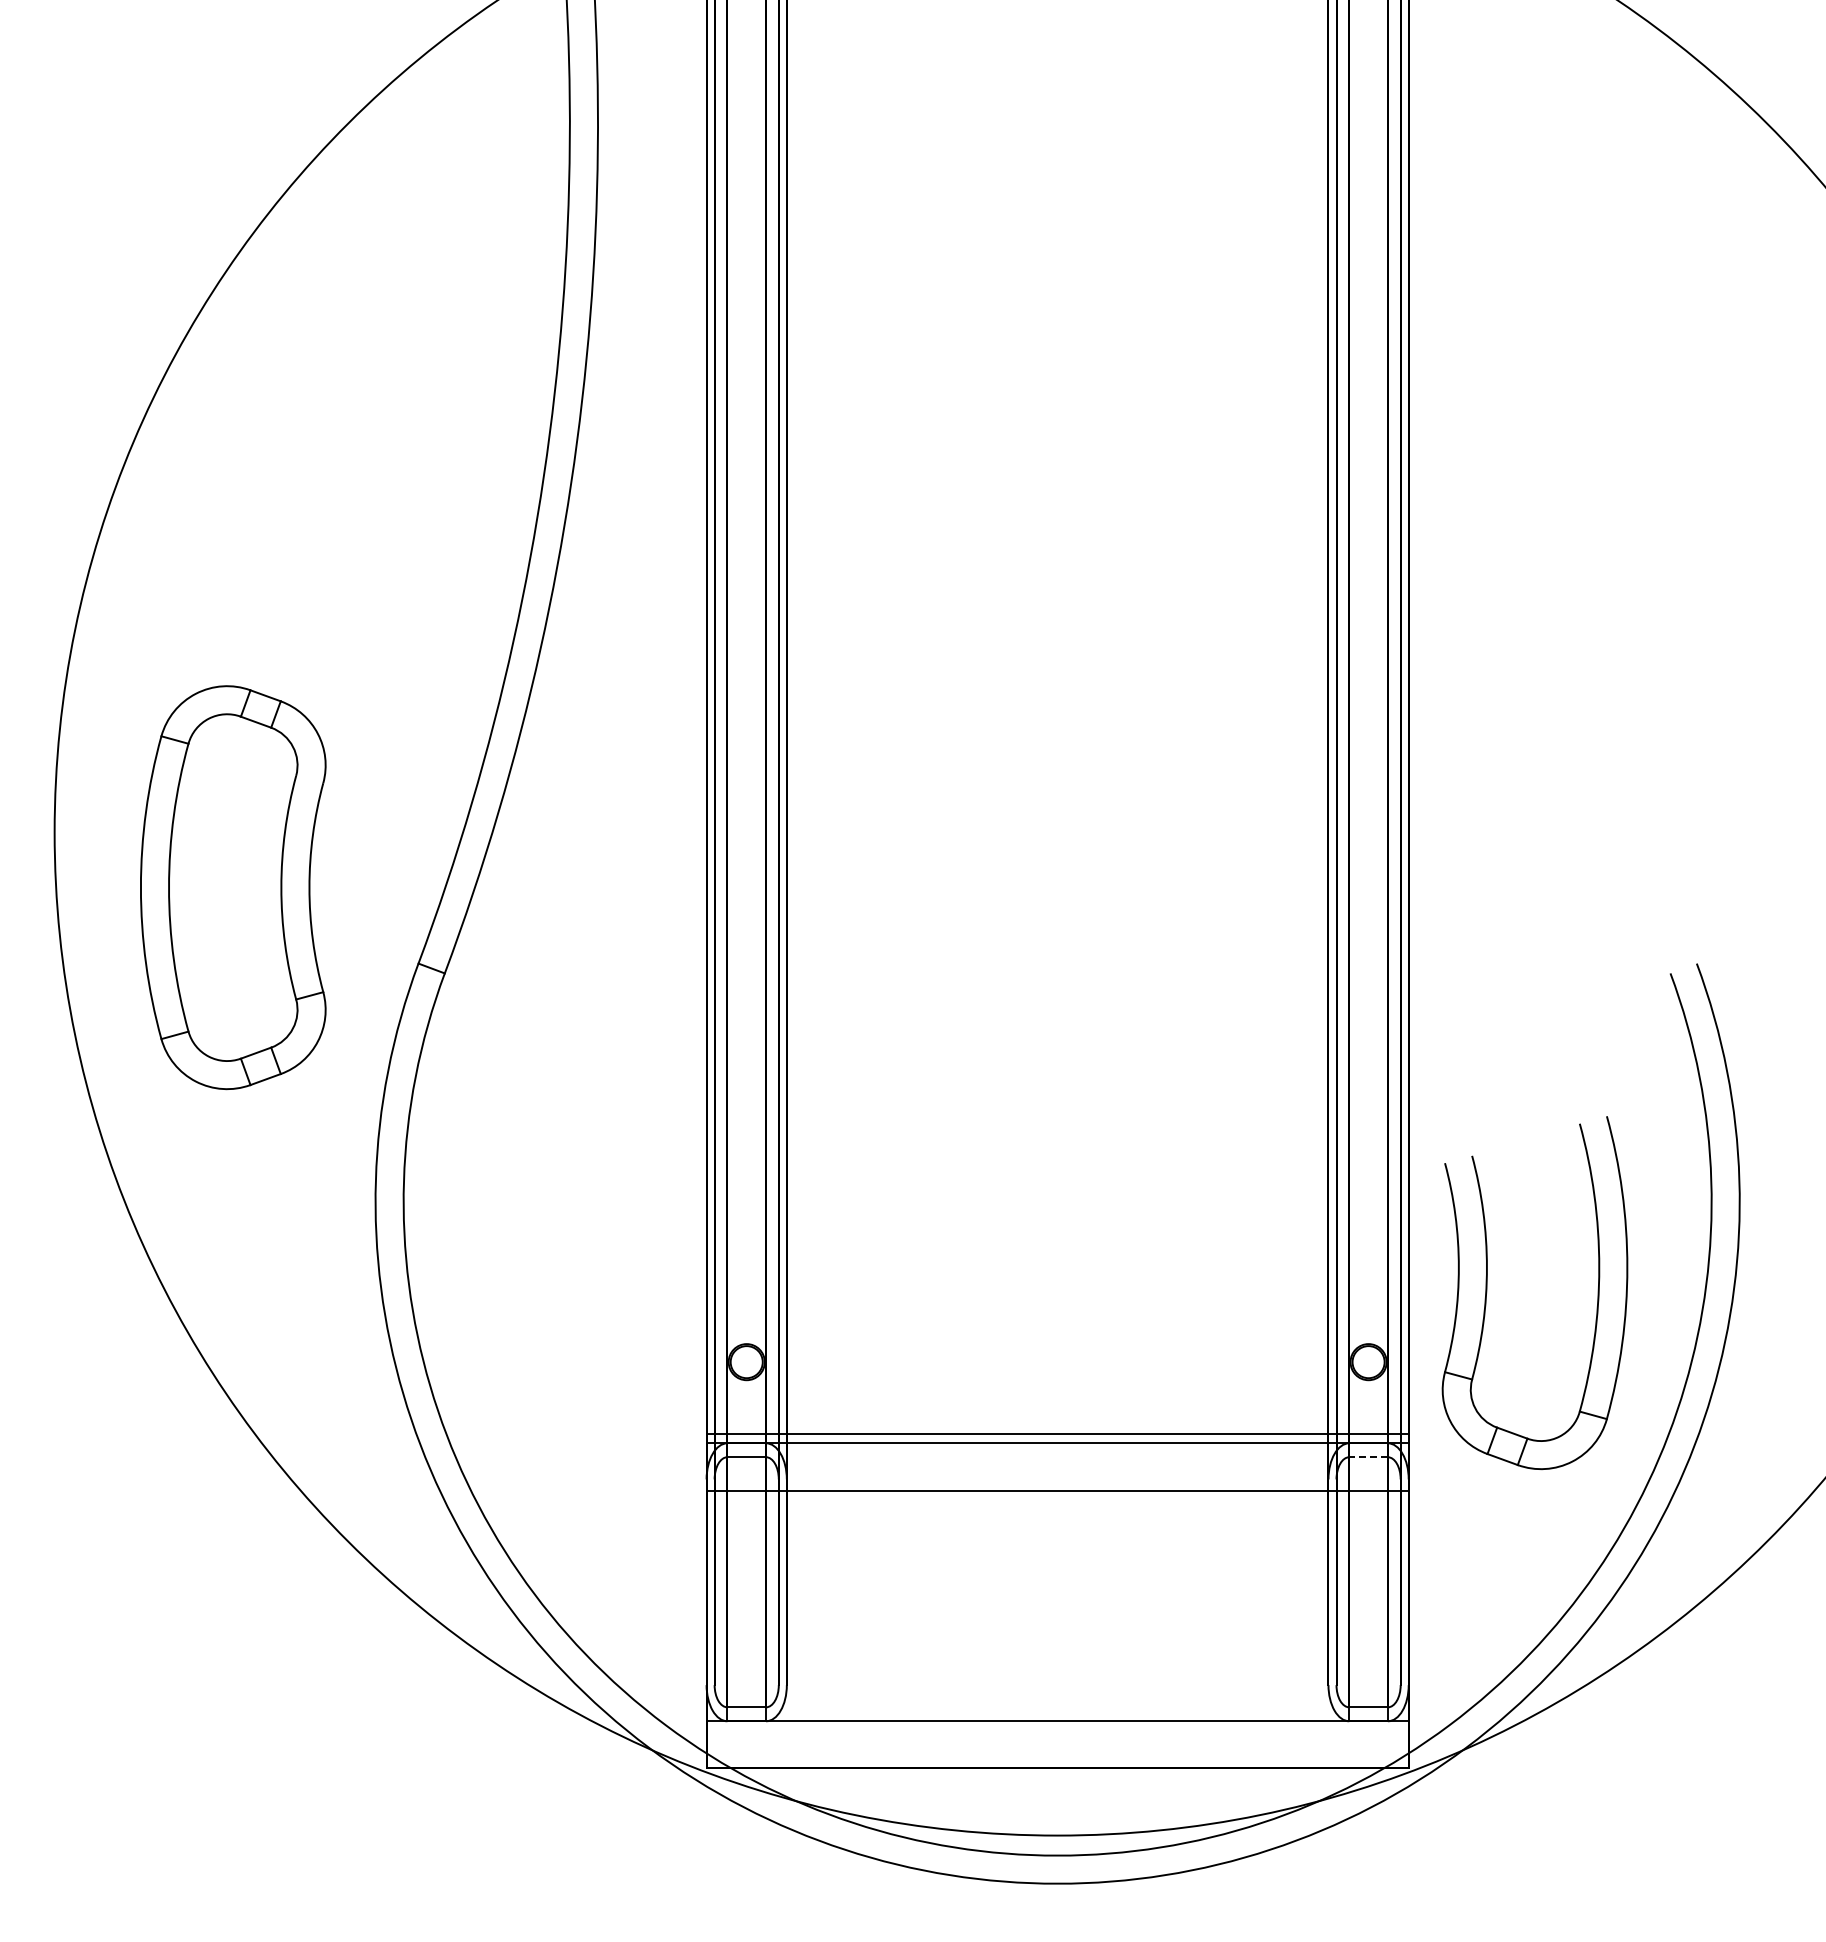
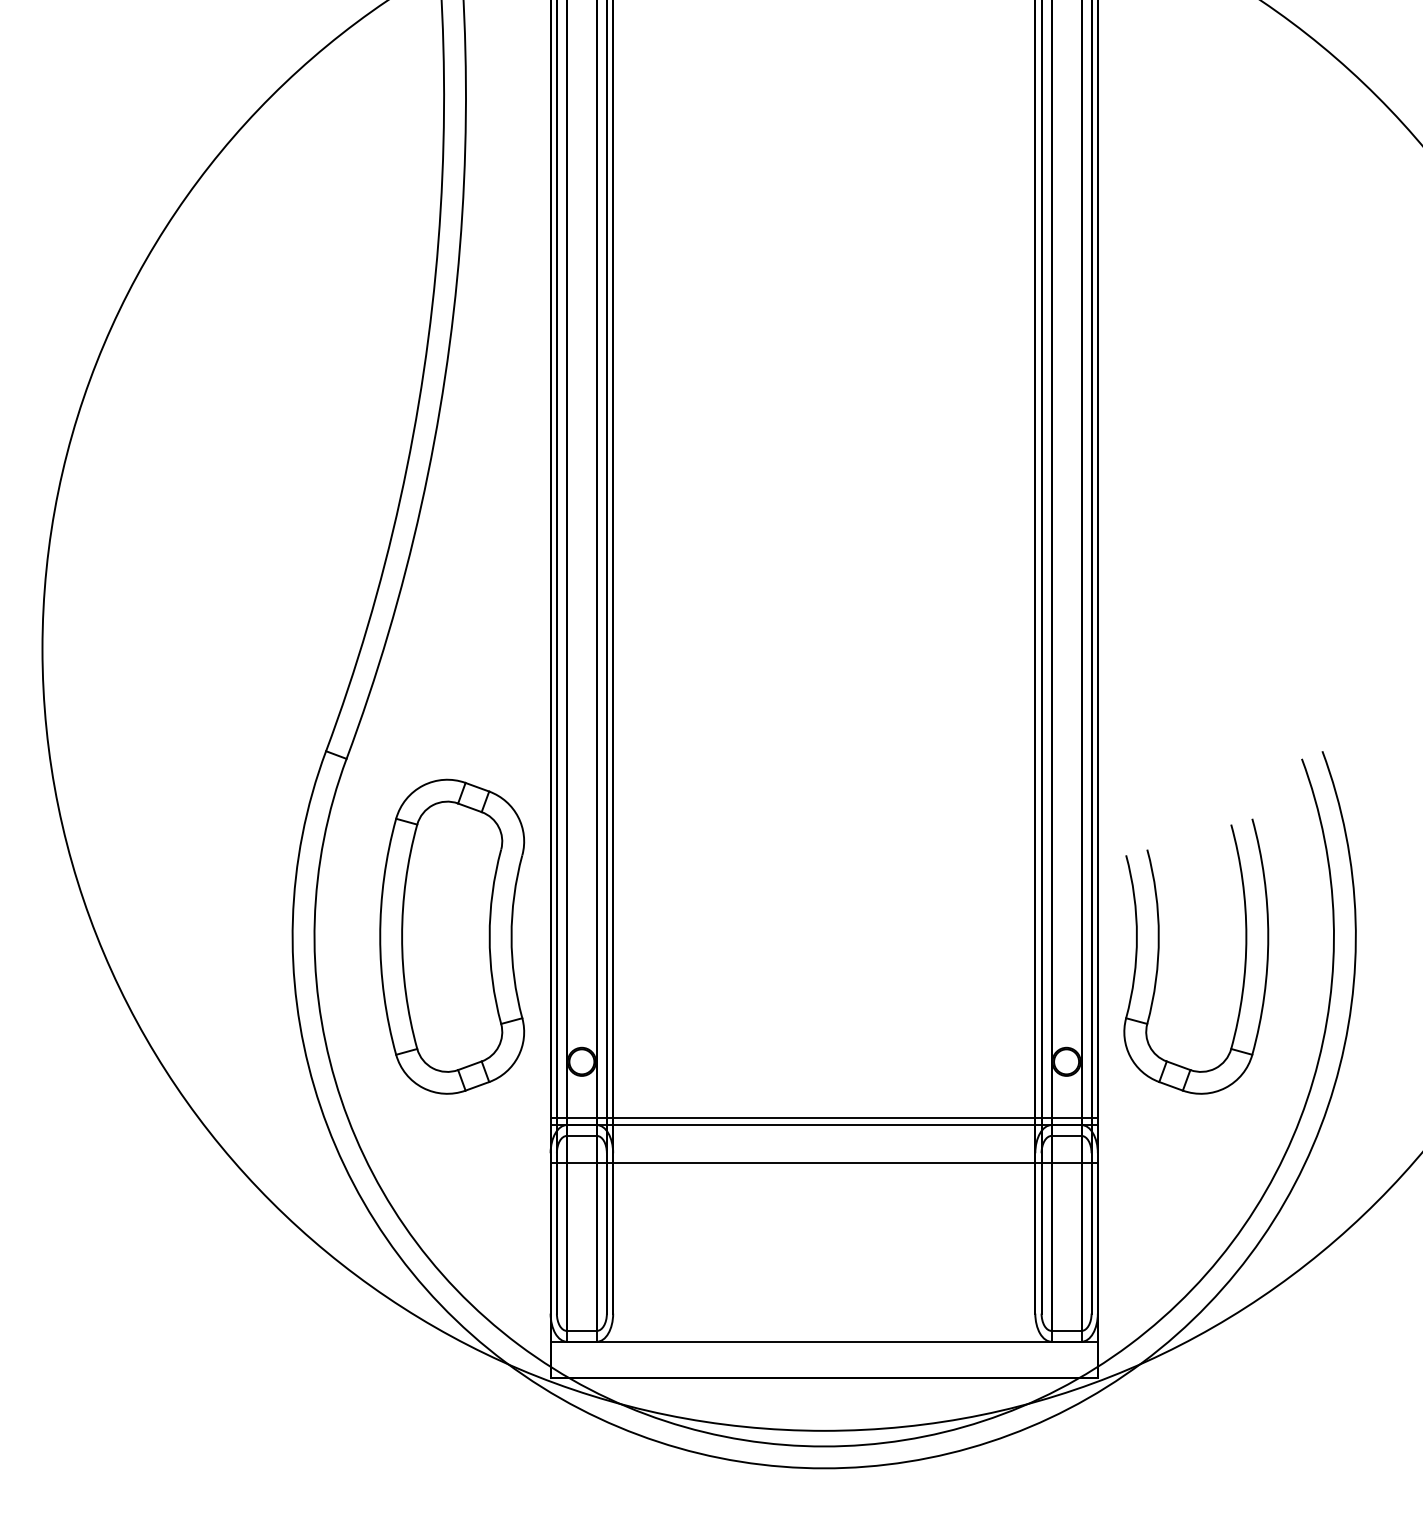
part: (233, 887) -> (452, 936), moved
part: (1487, 1292) -> (1159, 956), moved
line: (1368, 1457) -> (1066, 1136), dashed -> solid

